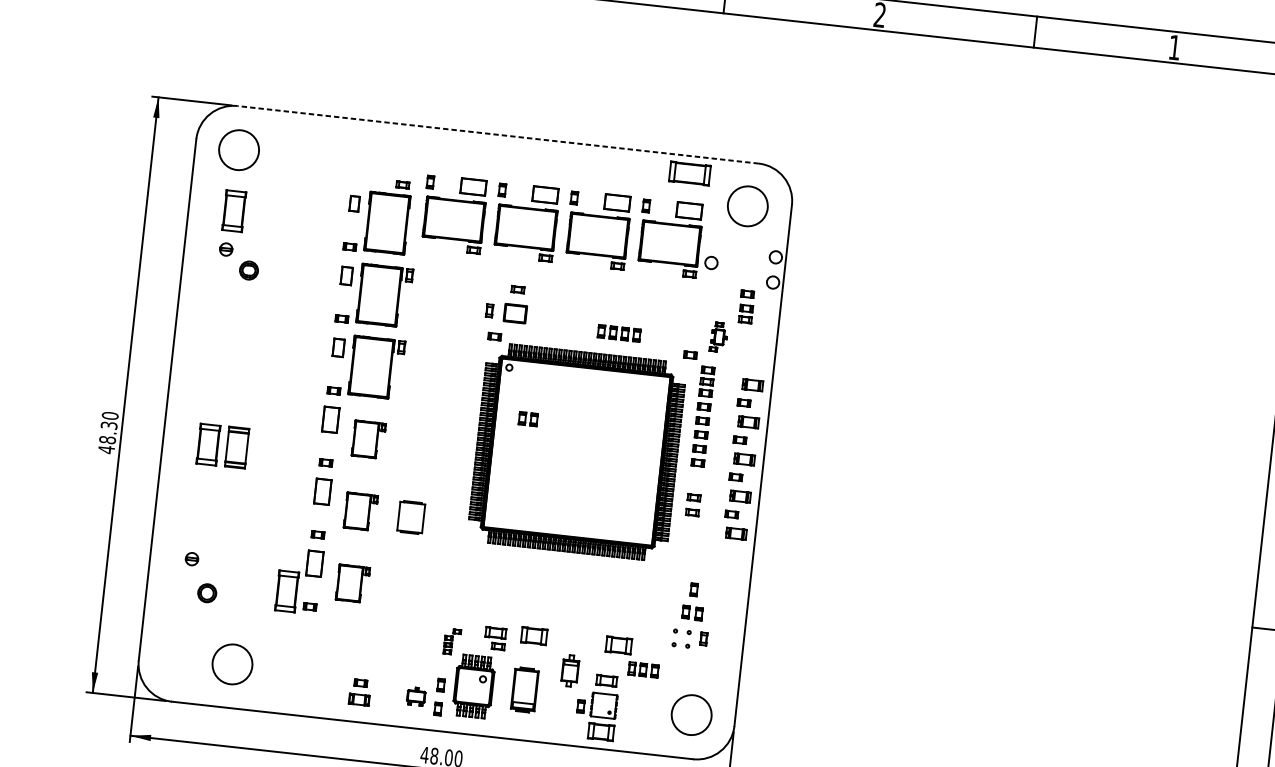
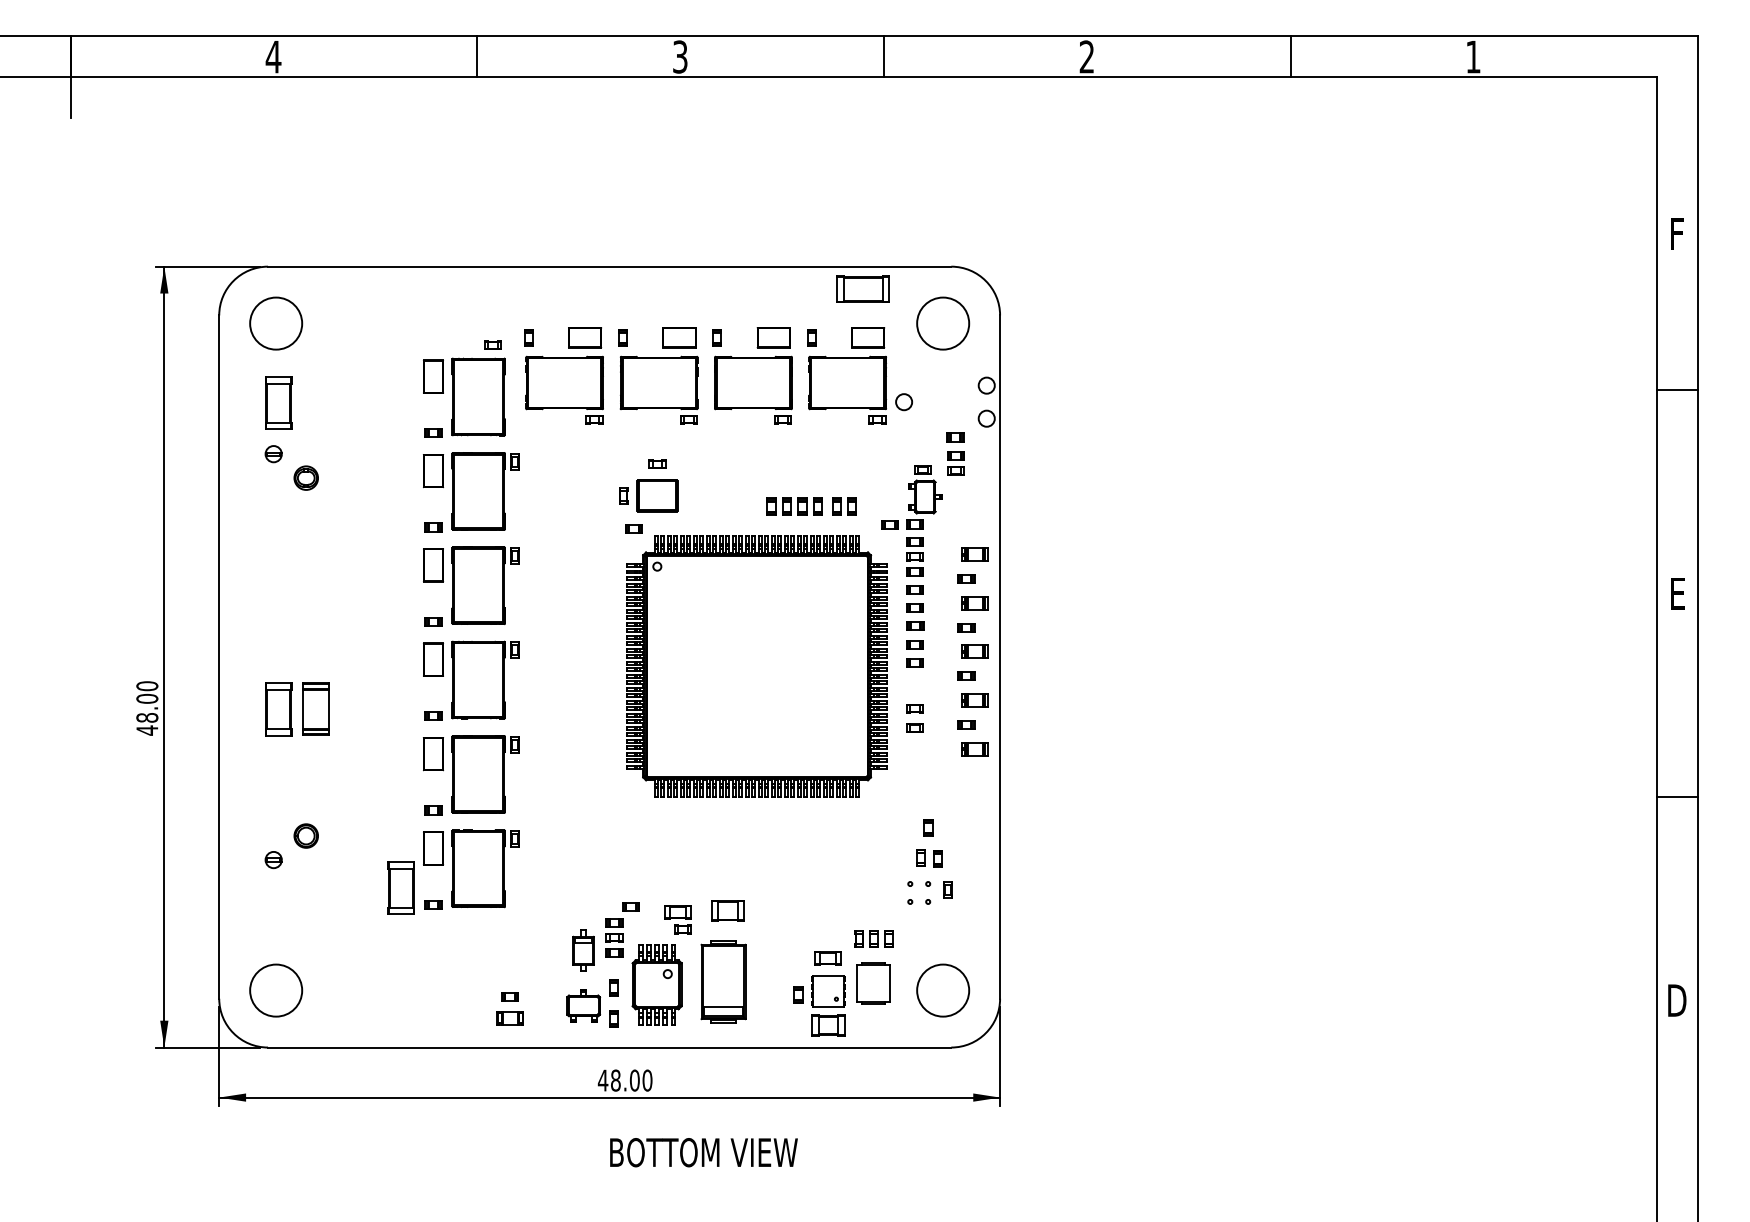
line: (498, 134) -> (609, 266), dashed -> solid
part: (354, 203) -> (433, 376), size x1.67
part: (346, 276) -> (433, 471), size x1.43
part: (515, 313) -> (657, 495), size x1.43
part: (718, 337) -> (924, 497), size x1.67
part: (338, 347) -> (433, 565), size x1.43
part: (528, 419) -> (844, 506), moved
text: (109, 425) -> (147, 698), 48.30 -> 48.00
part: (368, 439) -> (485, 679), size x1.67
part: (360, 511) -> (485, 774), size x1.67
part: (411, 517) -> (873, 983), moved
part: (352, 583) -> (485, 868), size x1.67
part: (206, 592) -> (305, 835), moved
part: (452, 641) -> (622, 929), size x1.67
part: (618, 645) -> (838, 910), removed
circle: (232, 664) -> (276, 990), moved
part: (570, 670) -> (583, 950), moved
part: (524, 689) -> (723, 981), size x1.43
part: (416, 696) -> (583, 1005), size x1.43

